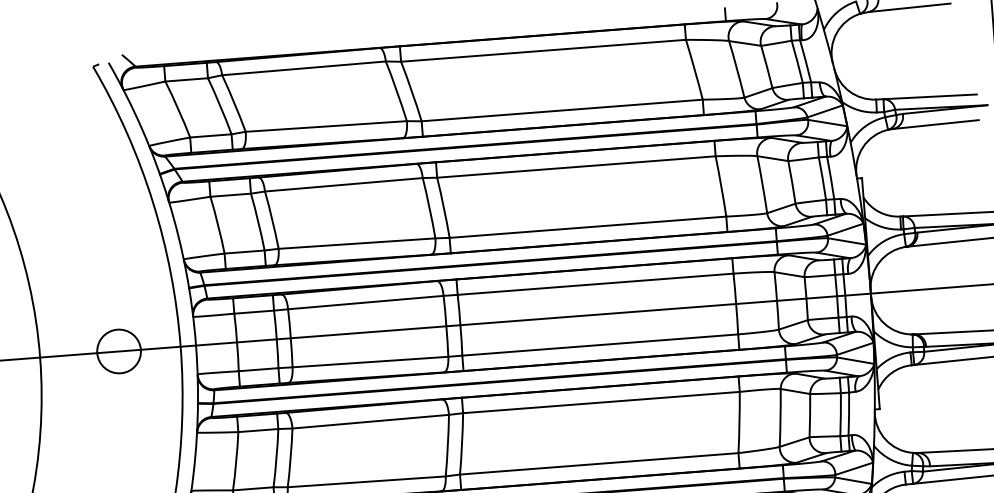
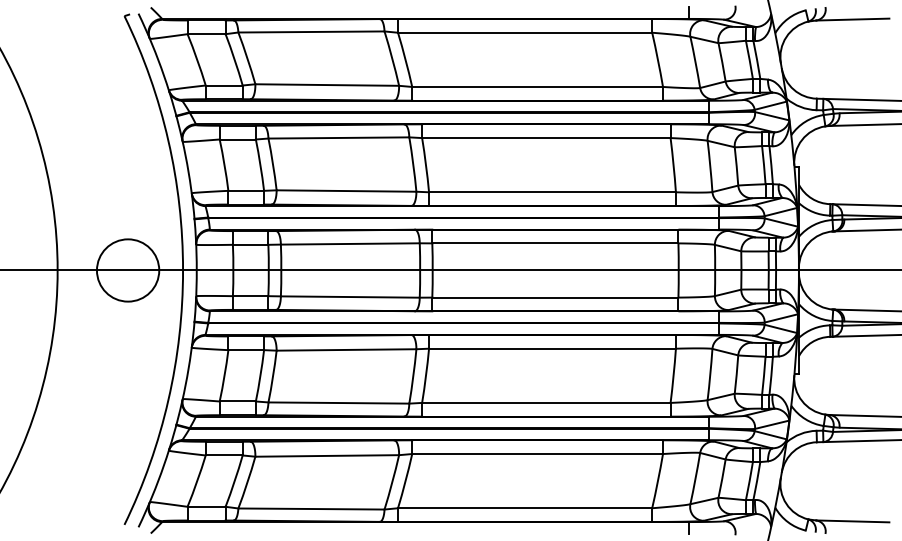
circle: (118, 351) -> (127, 270), size x1.6

